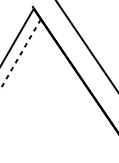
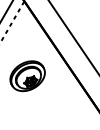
part: (44, 102) -> (27, 76), added

